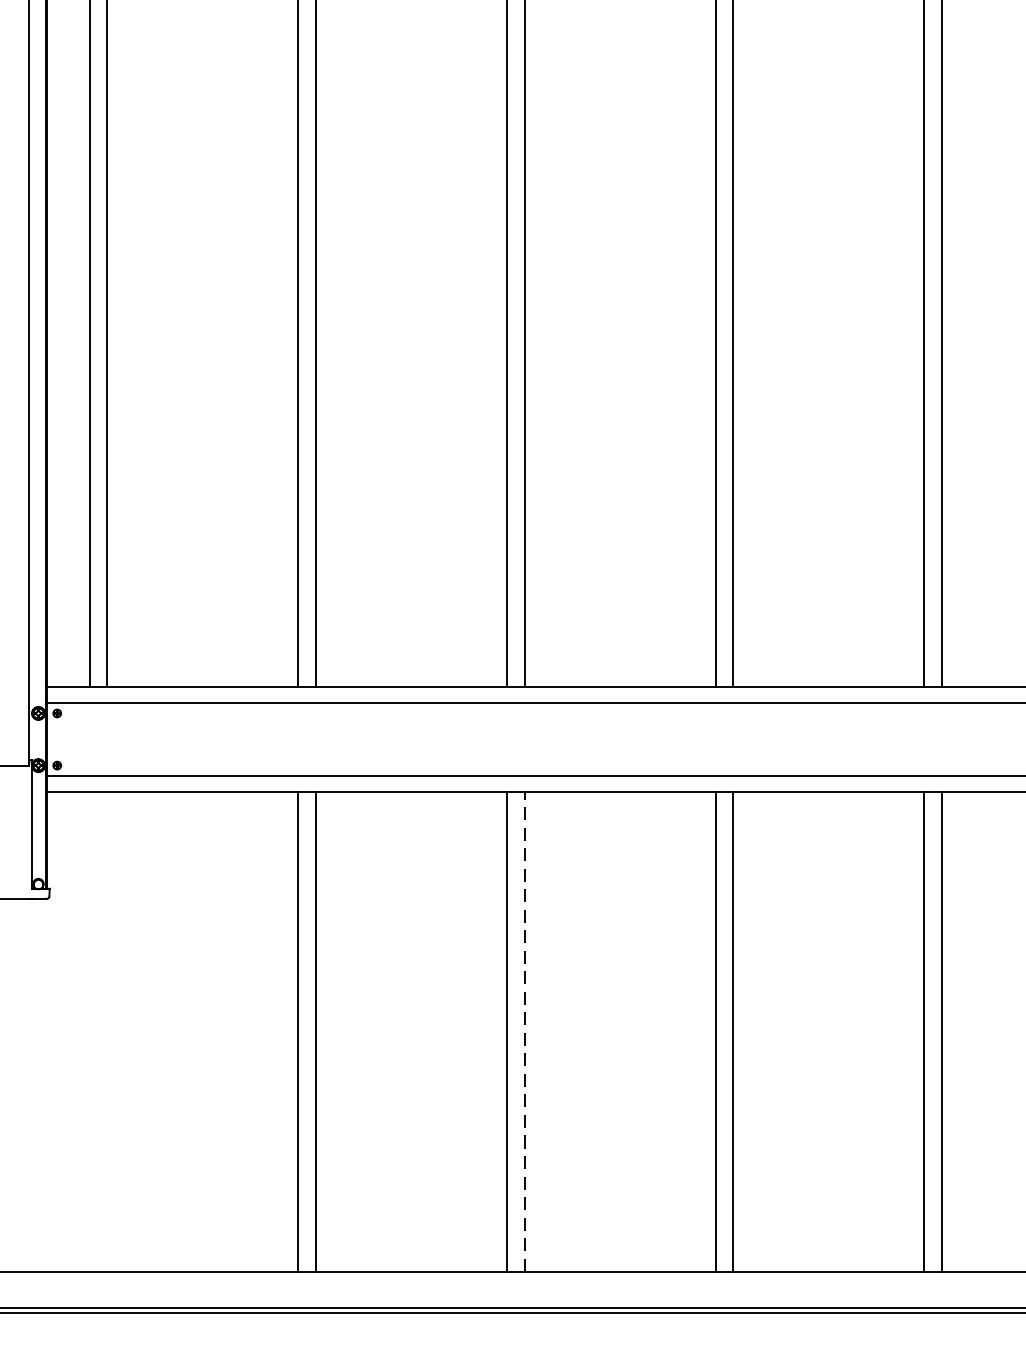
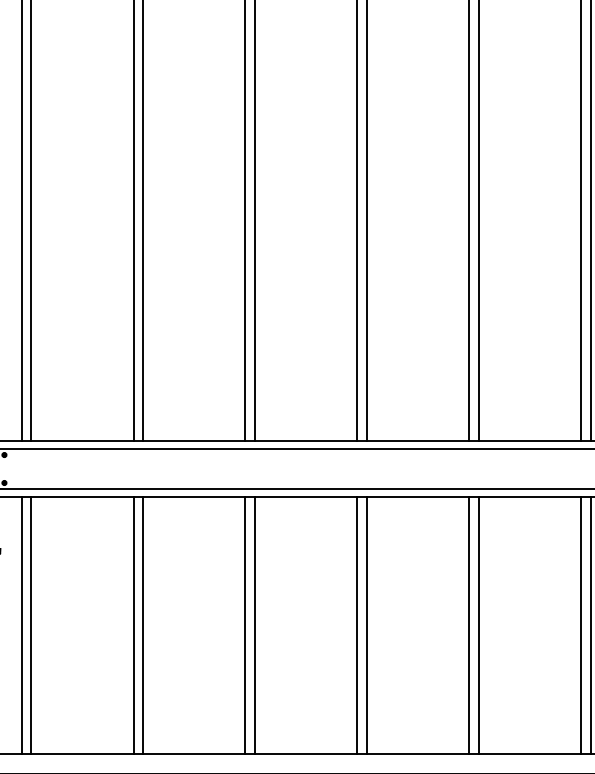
line: (89, 1031) -> (21, 625), added
line: (107, 1031) -> (31, 625), added
line: (523, 1031) -> (254, 625), dashed -> solid

